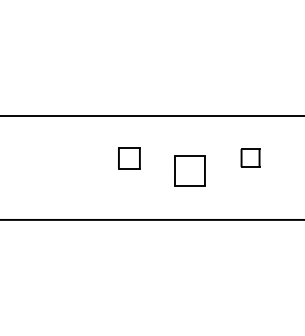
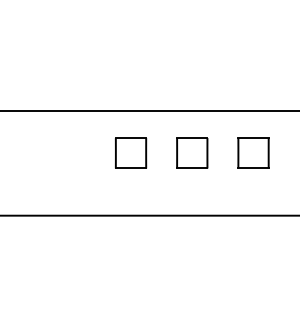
part: (129, 157) -> (131, 152), size x1.43
part: (250, 157) -> (253, 152), size x1.67
part: (189, 170) -> (191, 152), moved

